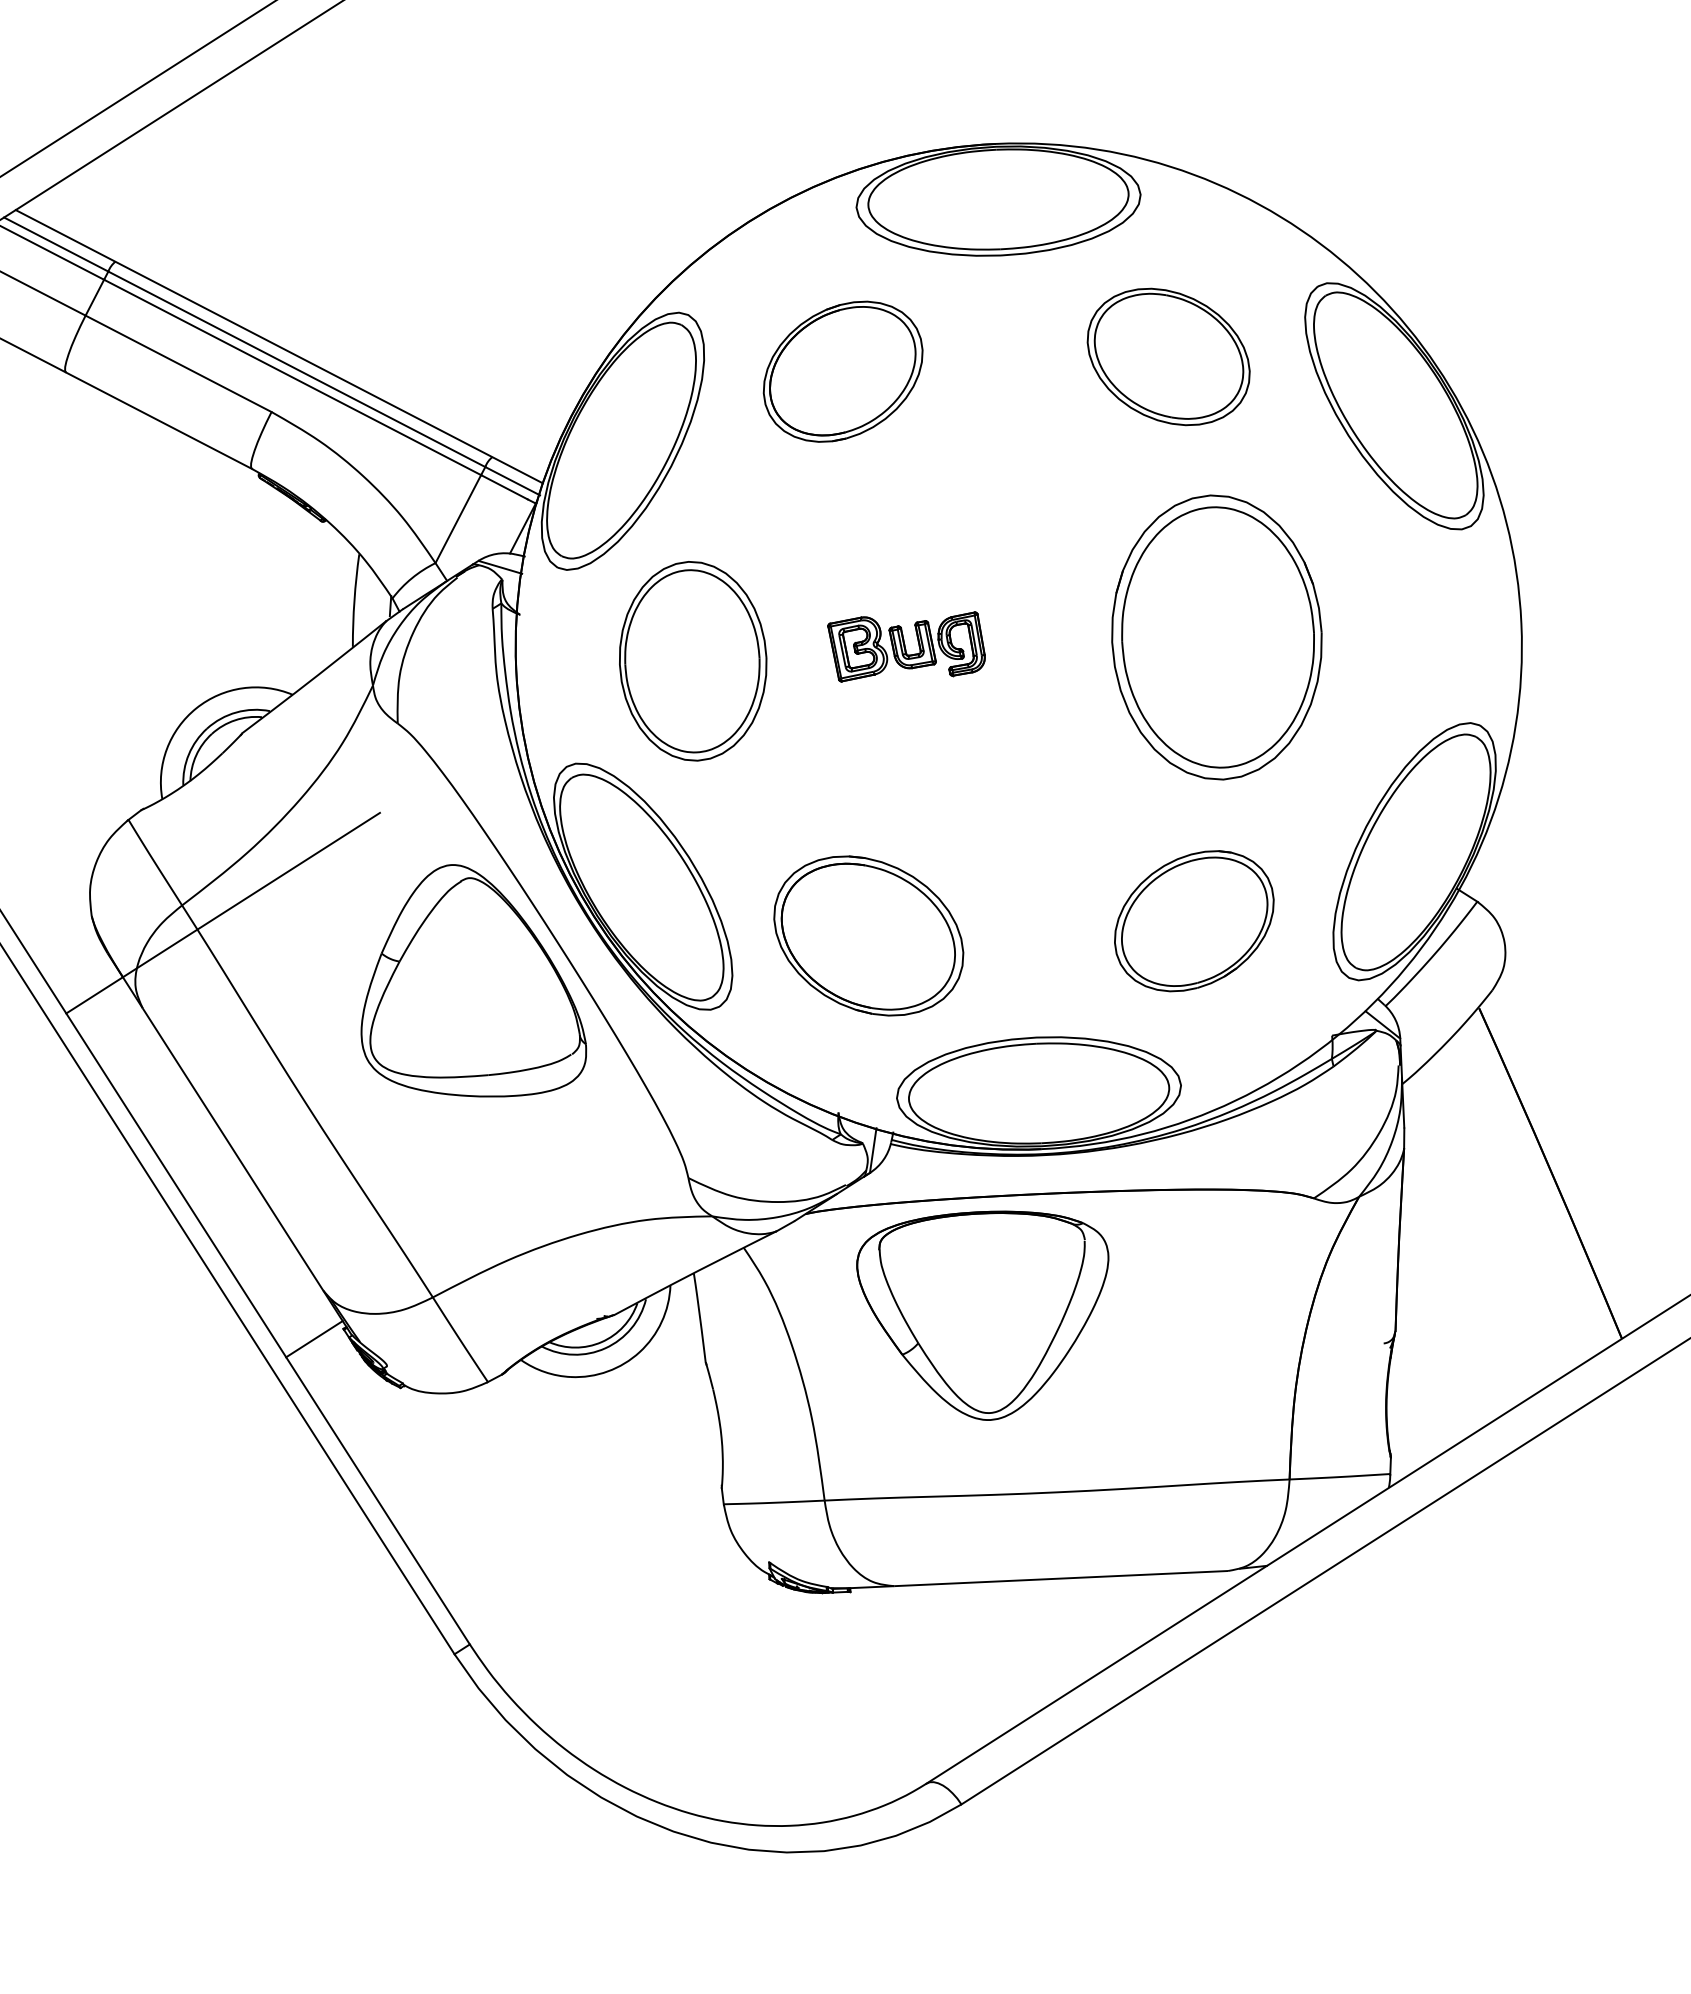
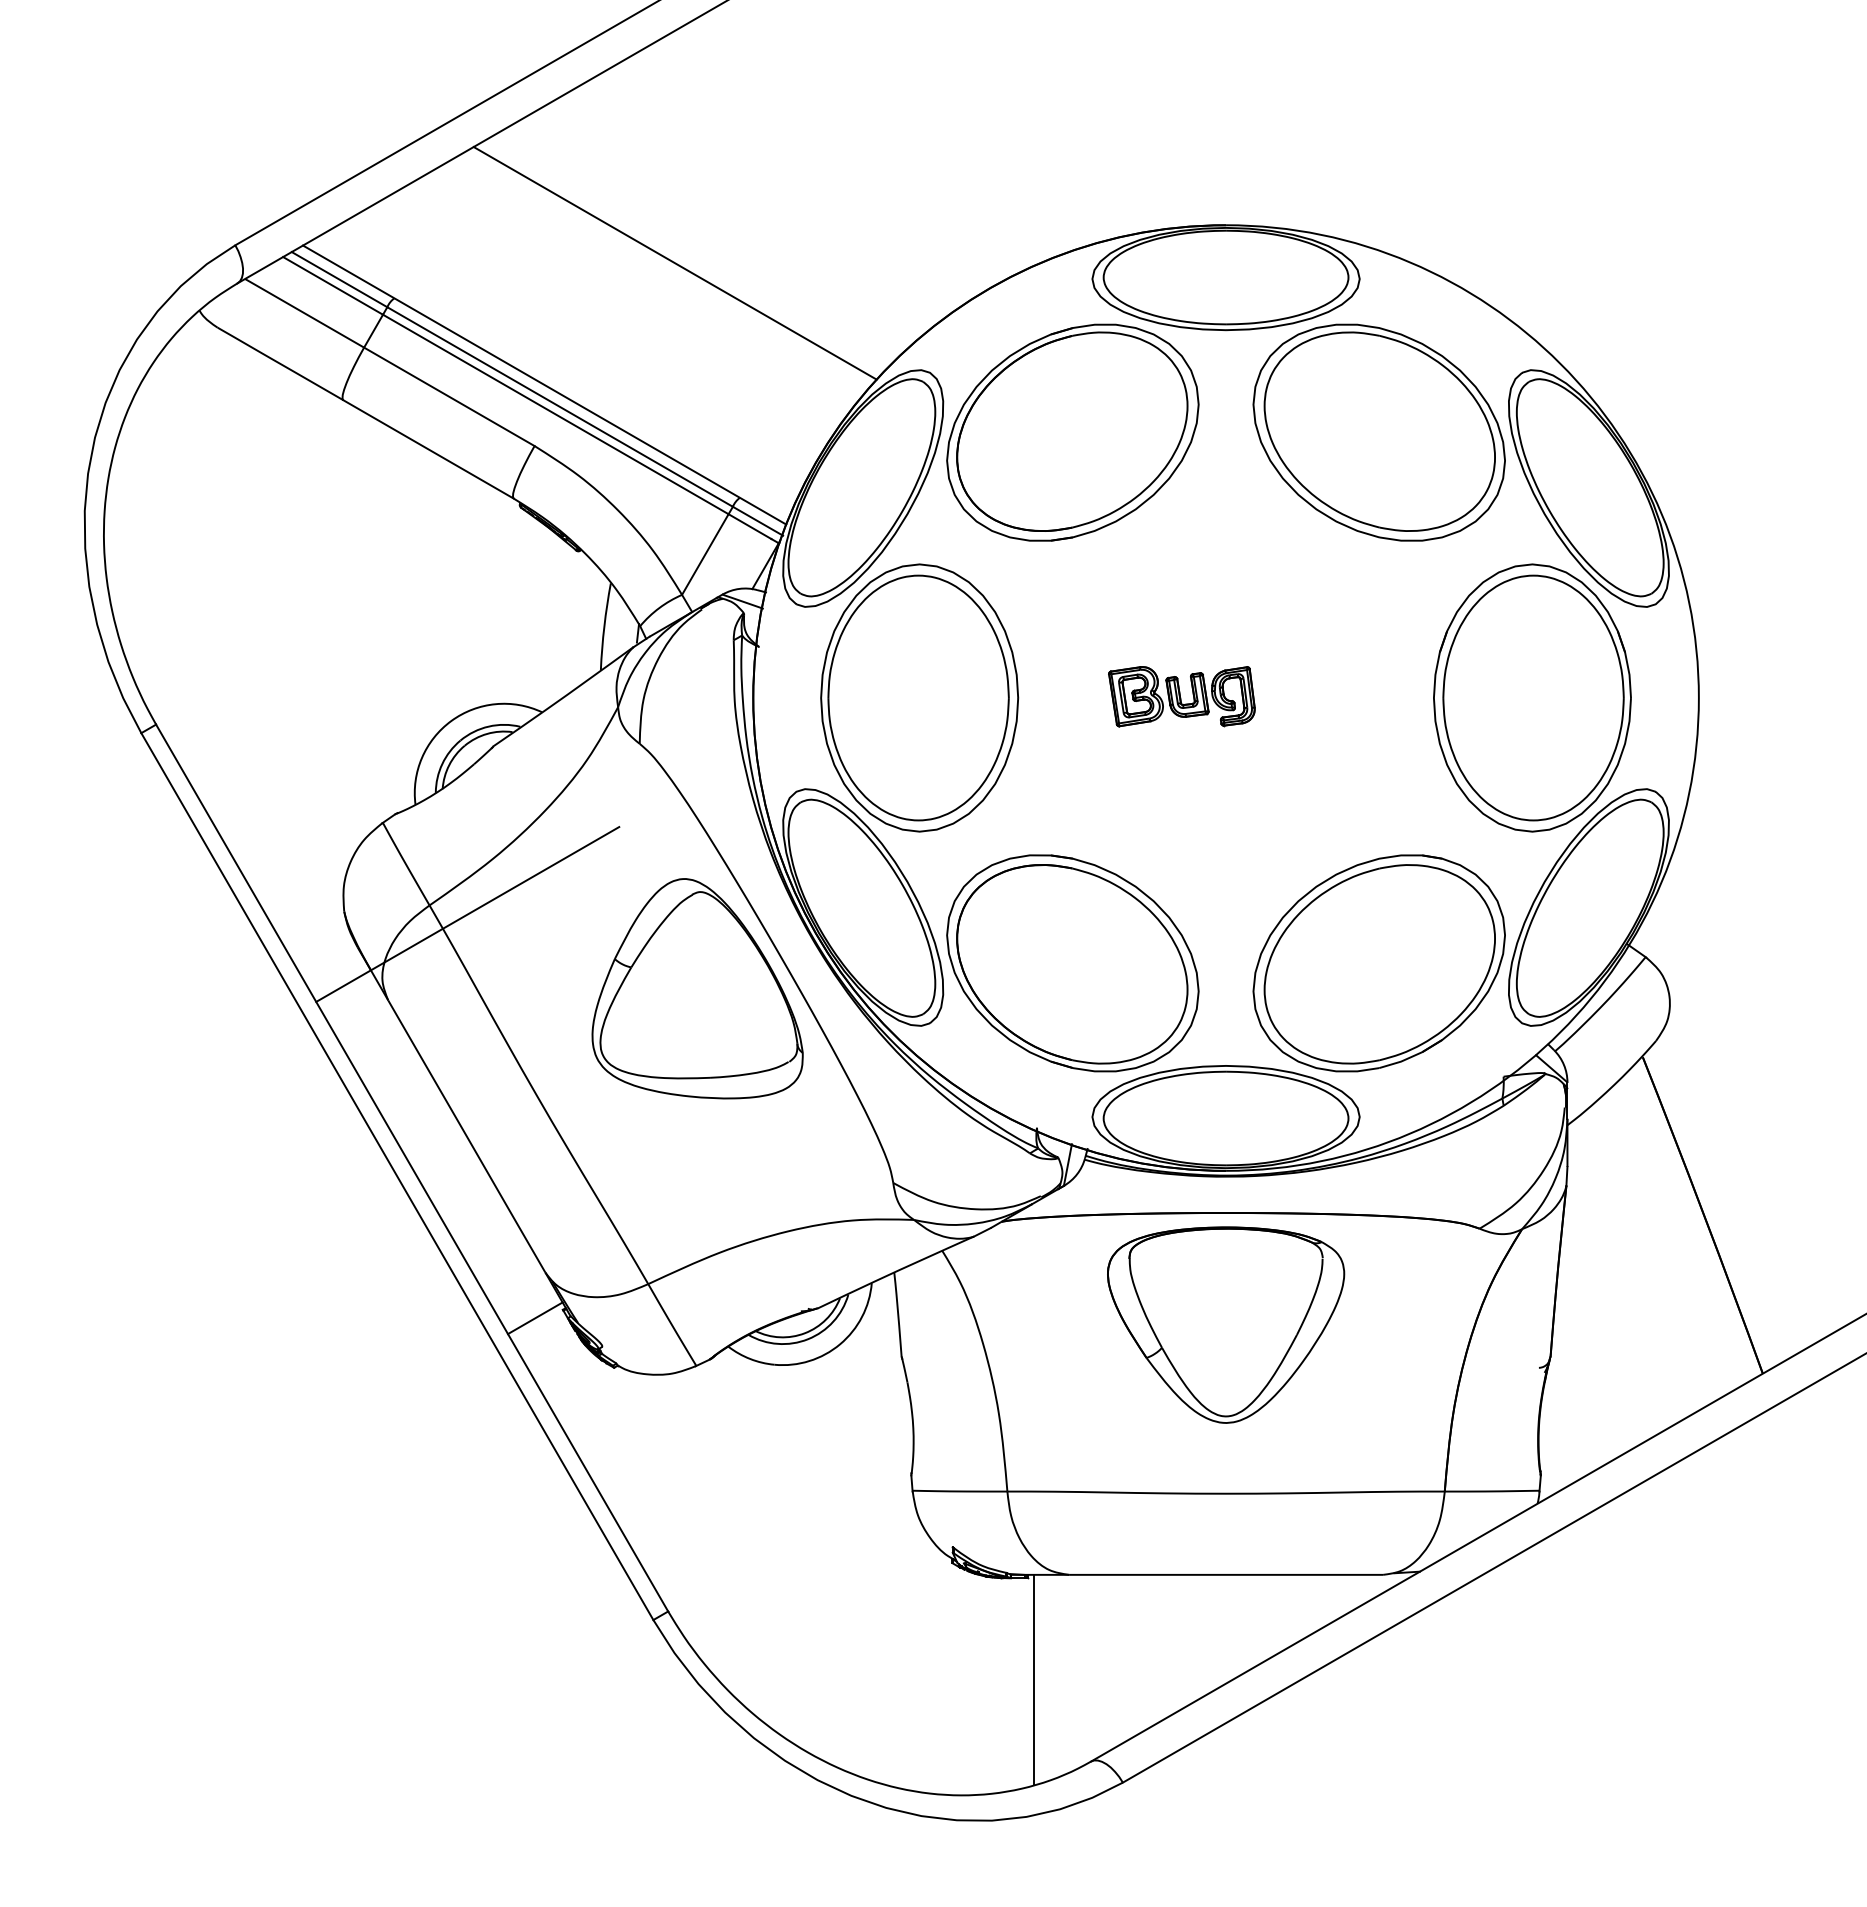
line: (411, 211) -> (674, 263), added
part: (1168, 356) -> (1378, 432), size x1.67
part: (842, 371) -> (1072, 432), size x1.67
part: (1216, 636) -> (1532, 697), moved
part: (906, 646) -> (1181, 696), moved
part: (692, 660) -> (919, 697), size x1.43
part: (1193, 921) -> (1378, 963), size x1.67
part: (868, 936) -> (1072, 963), size x1.43
part: (985, 1315) -> (1226, 1324), moved
line: (862, 1699) -> (1034, 1679), added

